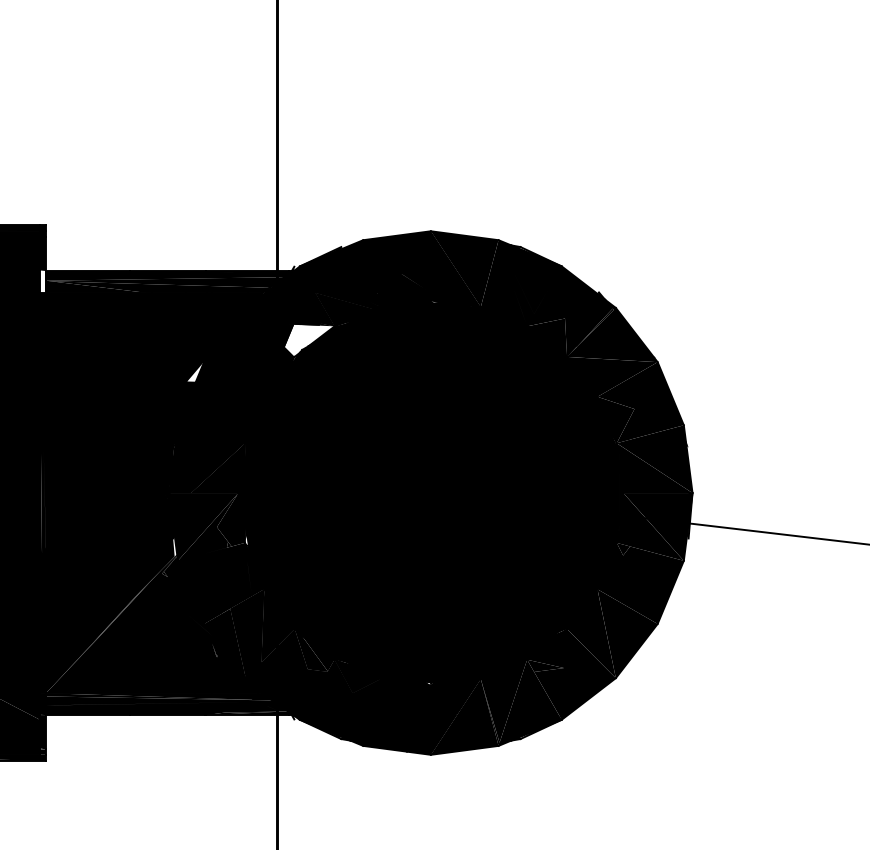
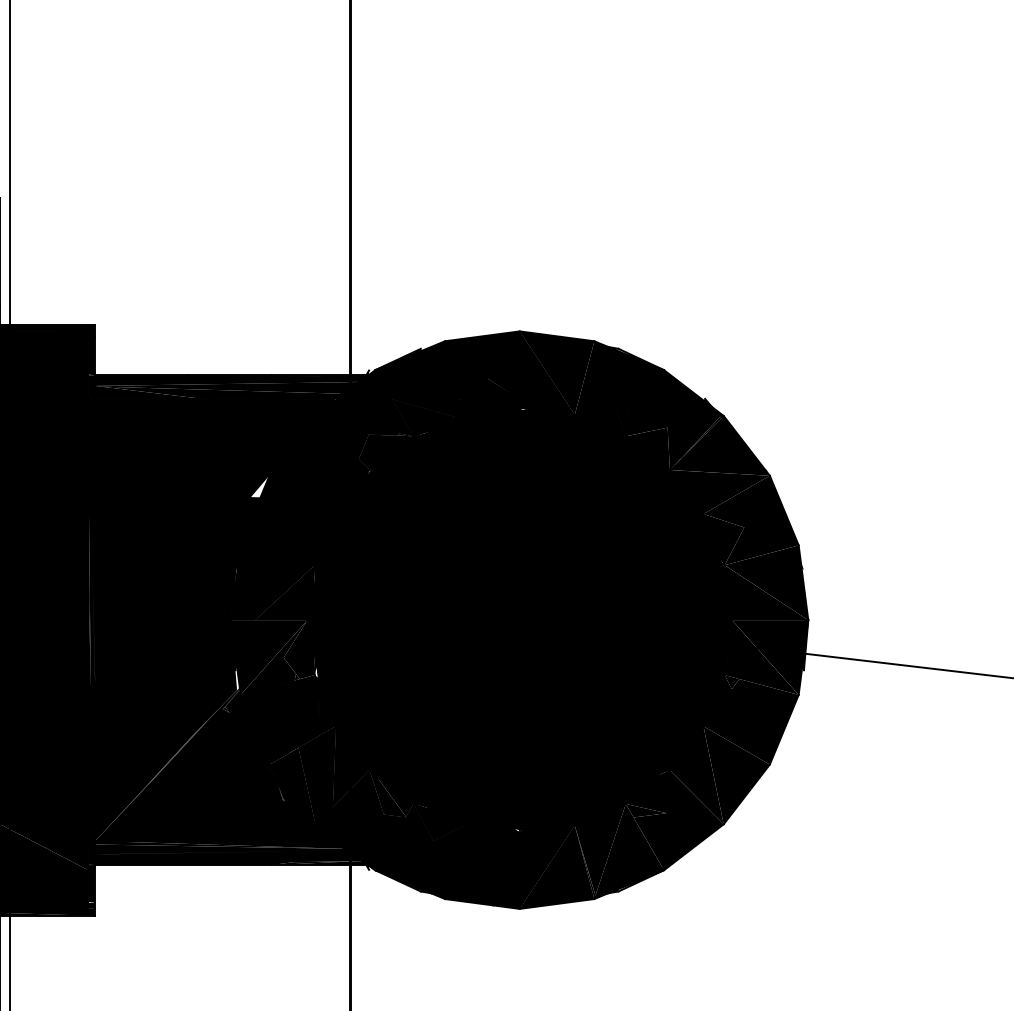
fill: (42, 282) -> (91, 387), added
fill: (309, 341) -> (385, 452), added

